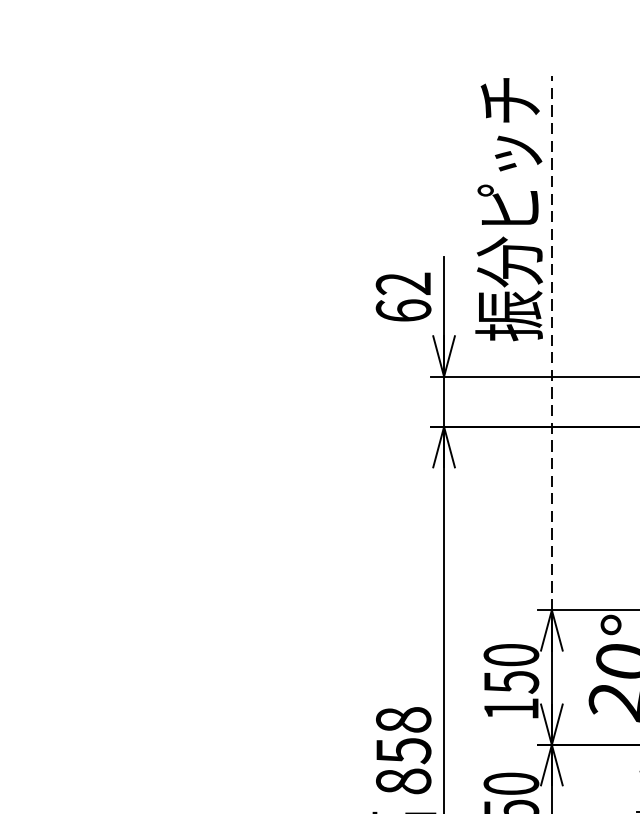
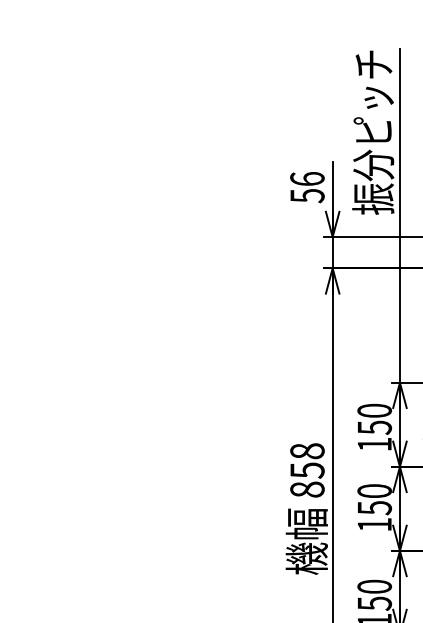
text: (403, 297) -> (307, 187), 62 -> 56
line: (551, 343) -> (399, 216), dashed -> solid

